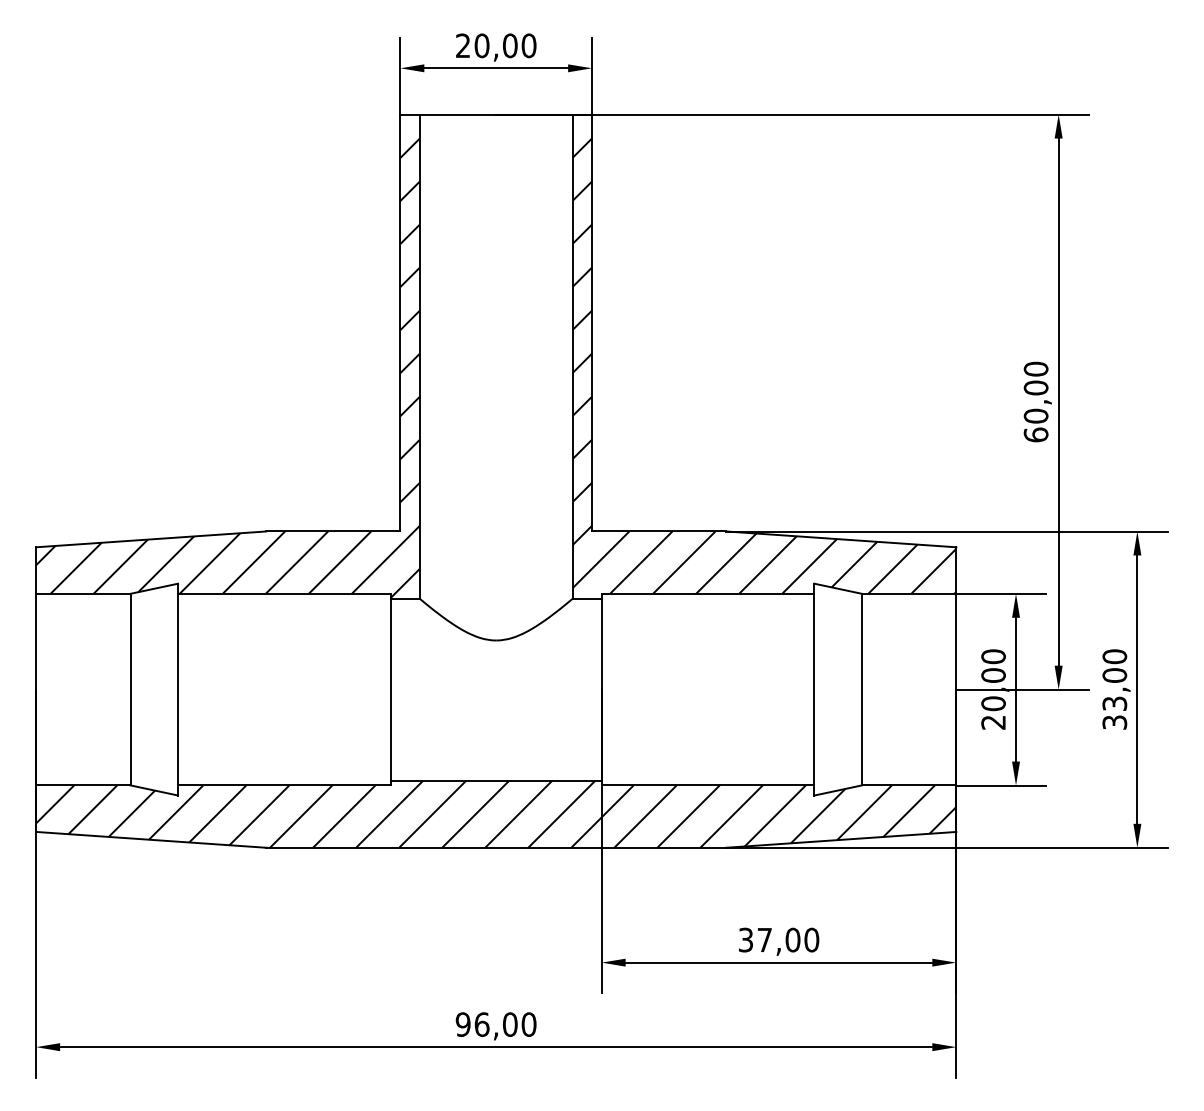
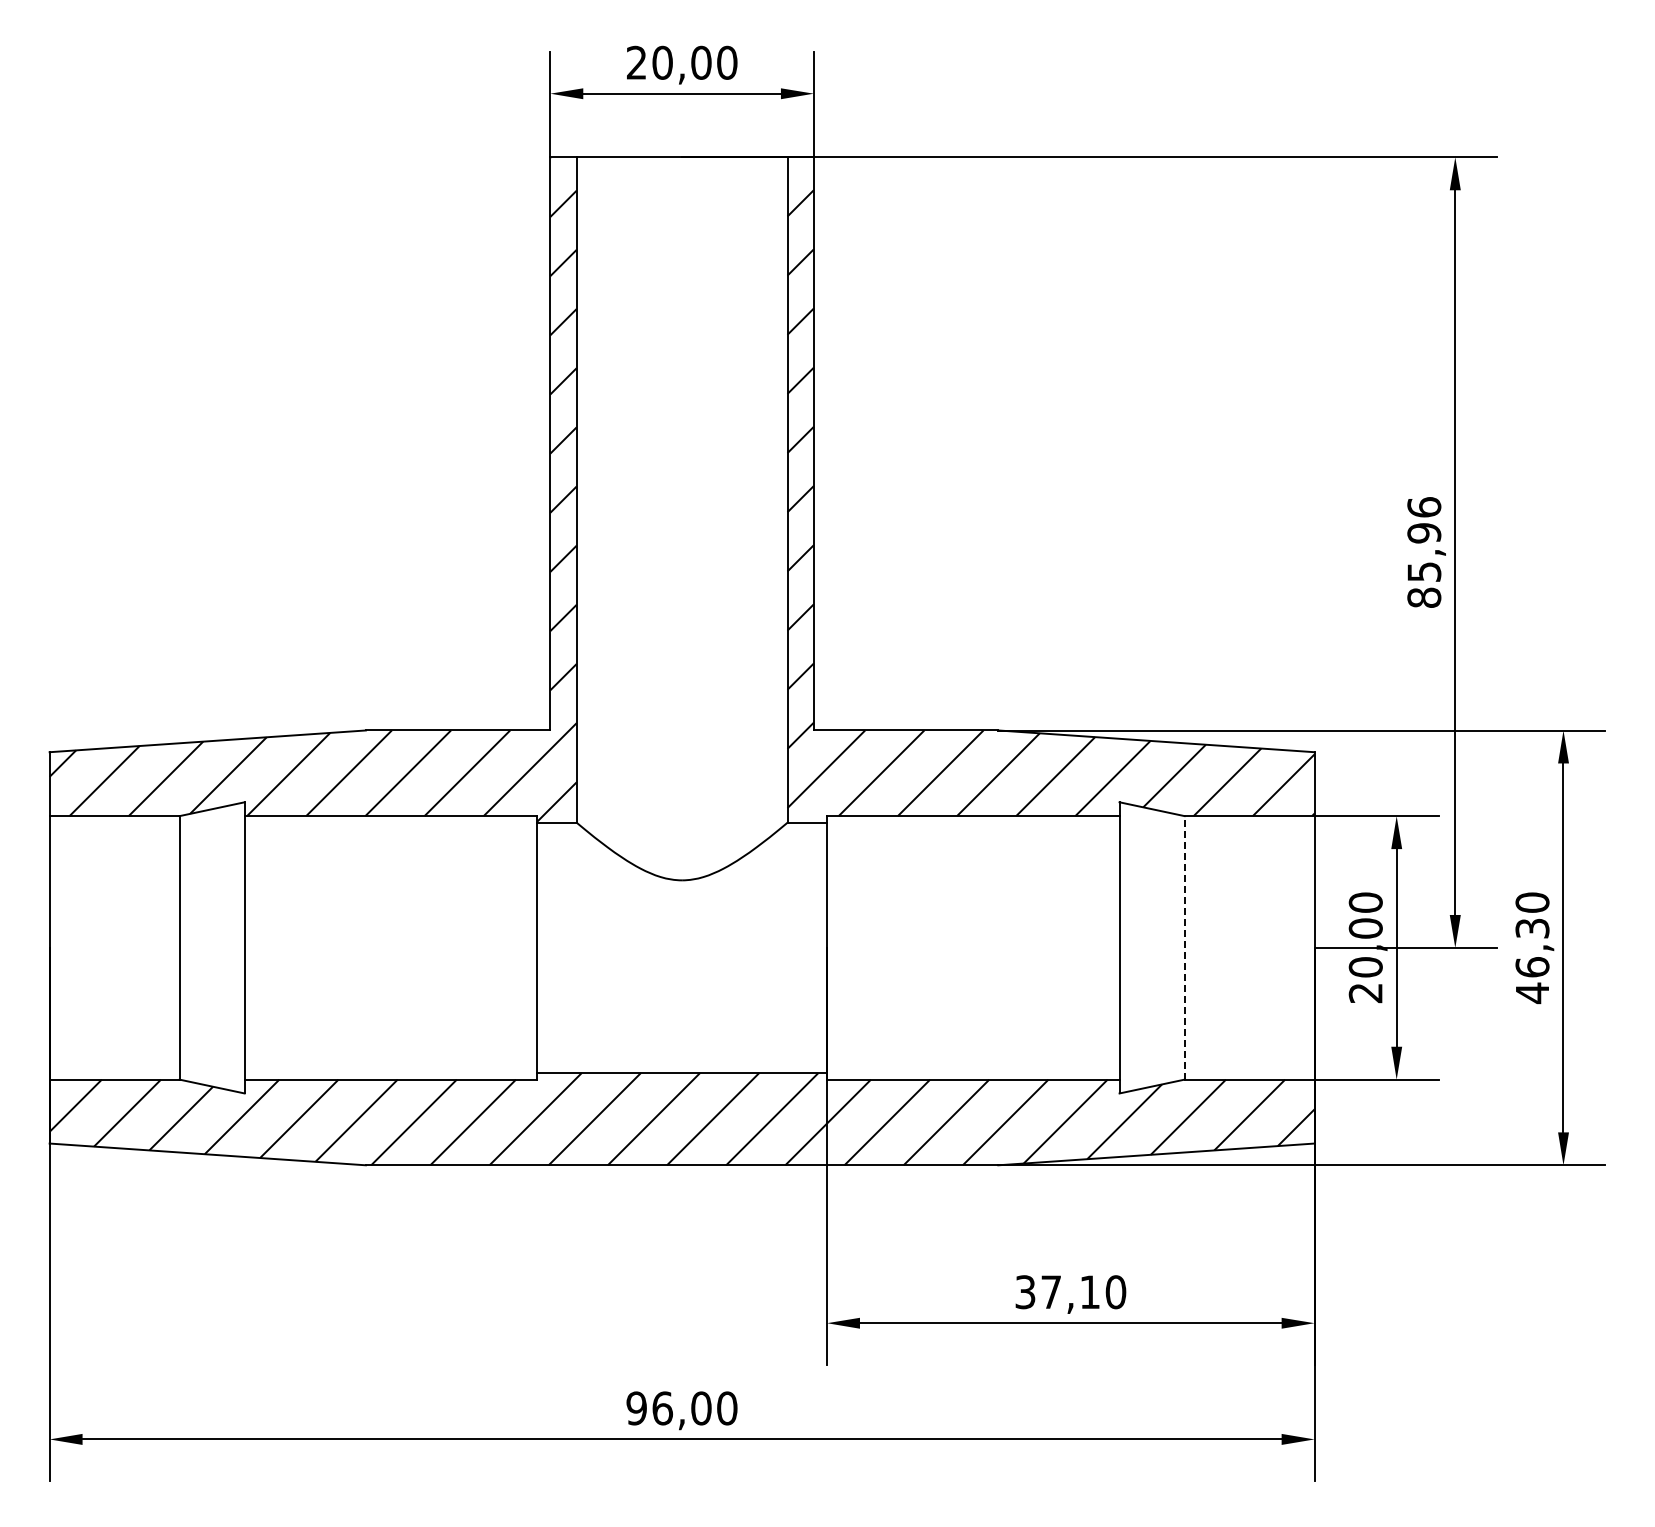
text: (1036, 402) -> (1424, 552), 60,00 -> 85,96
line: (861, 689) -> (1184, 947), solid -> dashed
text: (1114, 699) -> (1532, 961), 33,00 -> 46,30
text: (793, 940) -> (1090, 1292), 37,00 -> 37,10

